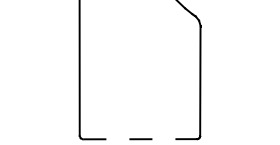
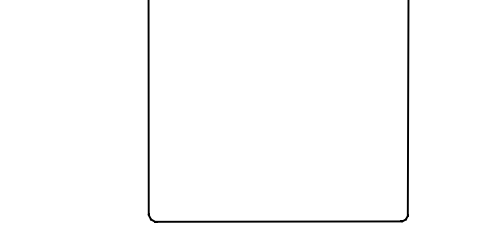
line: (140, 139) -> (279, 222), dashed -> solid

